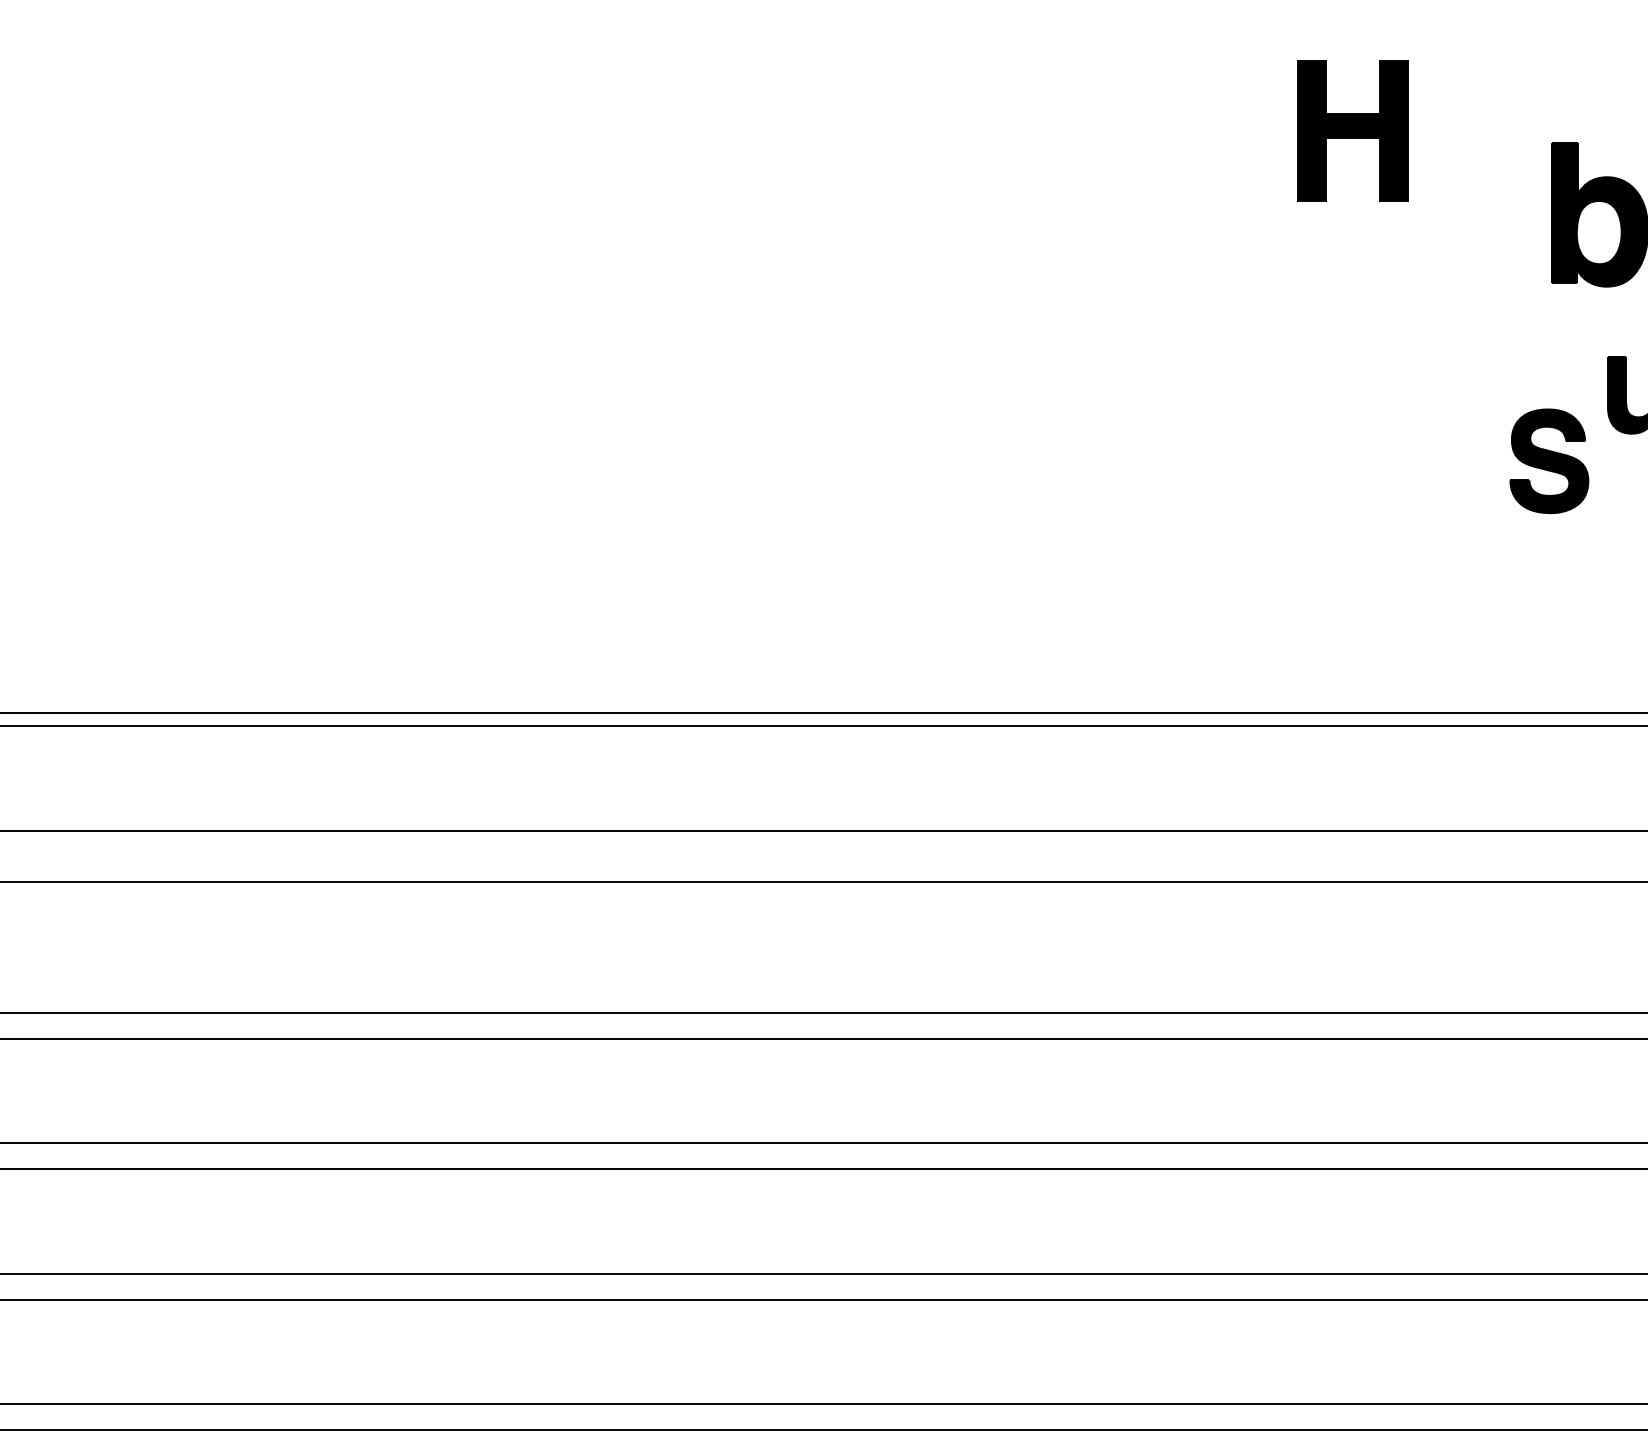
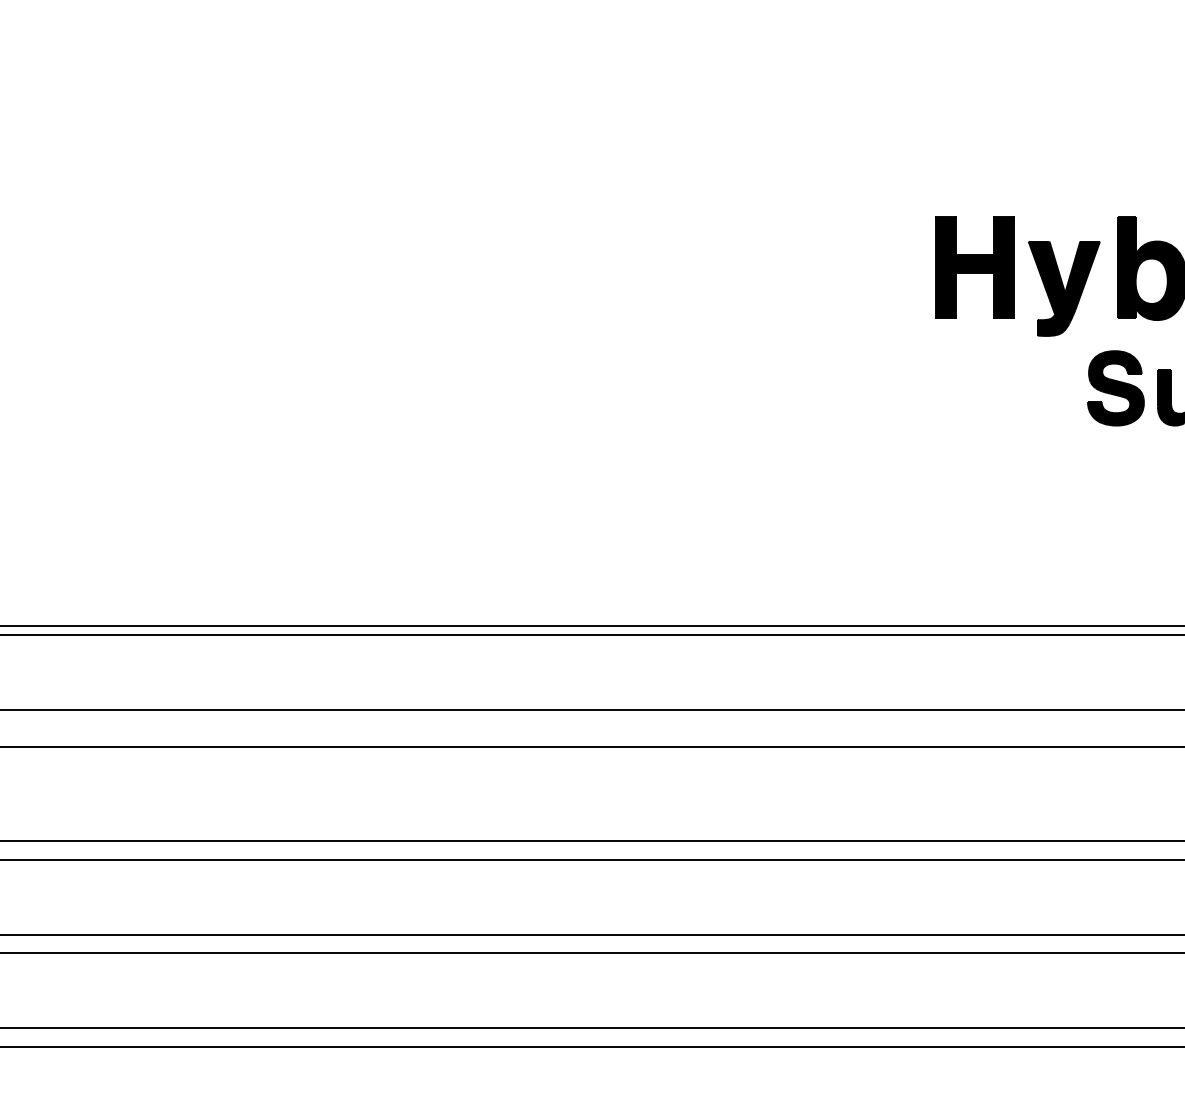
part: (1352, 131) -> (974, 267), moved
part: (1477, 242) -> (1064, 288), added
part: (1548, 461) -> (1115, 388), moved

